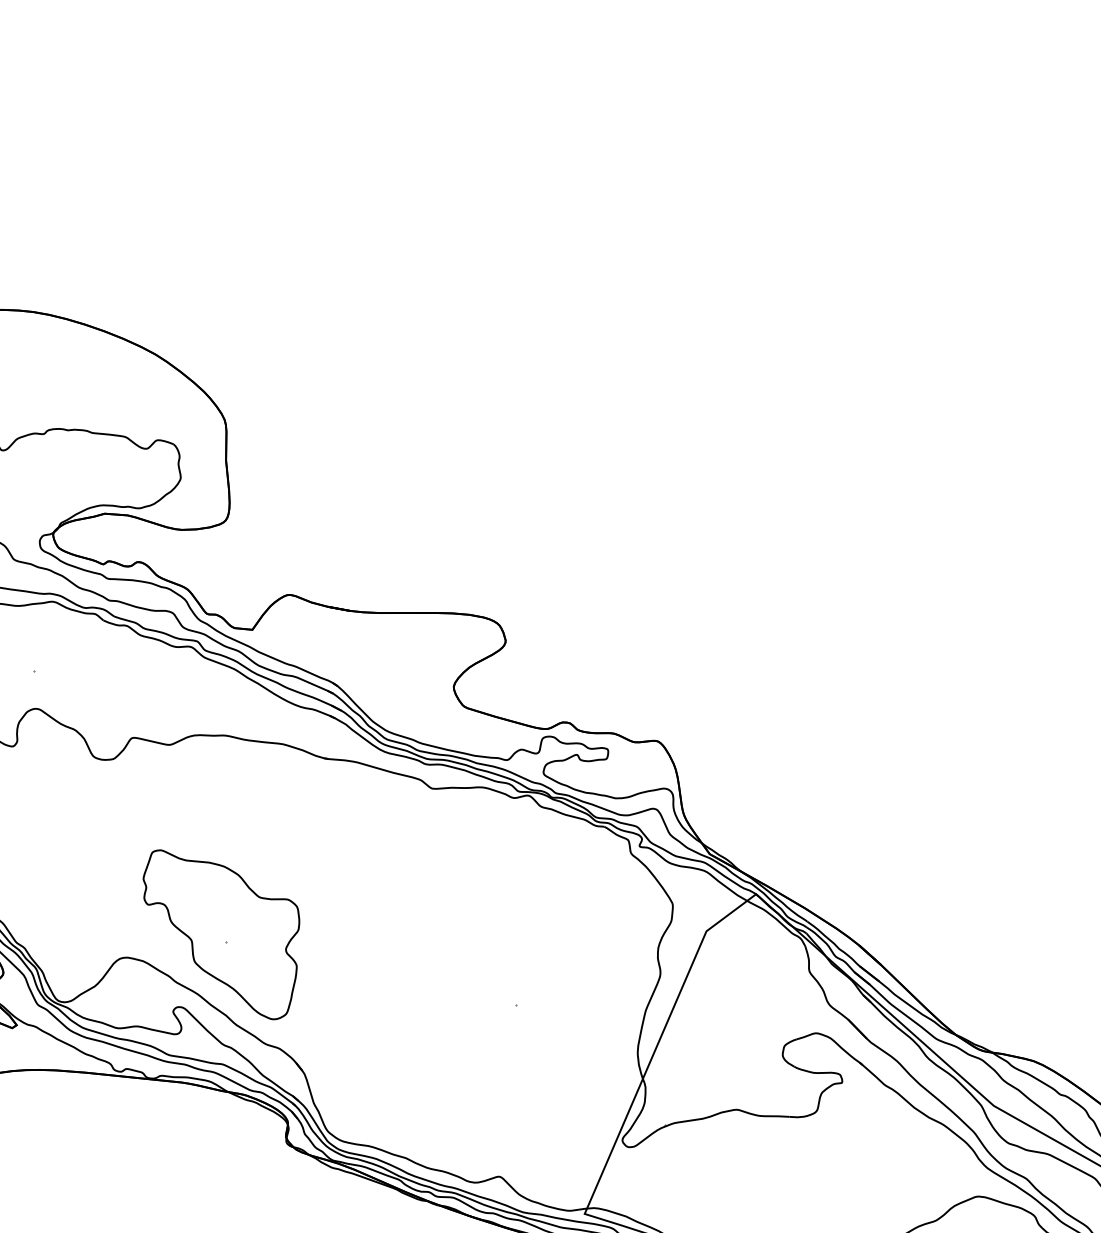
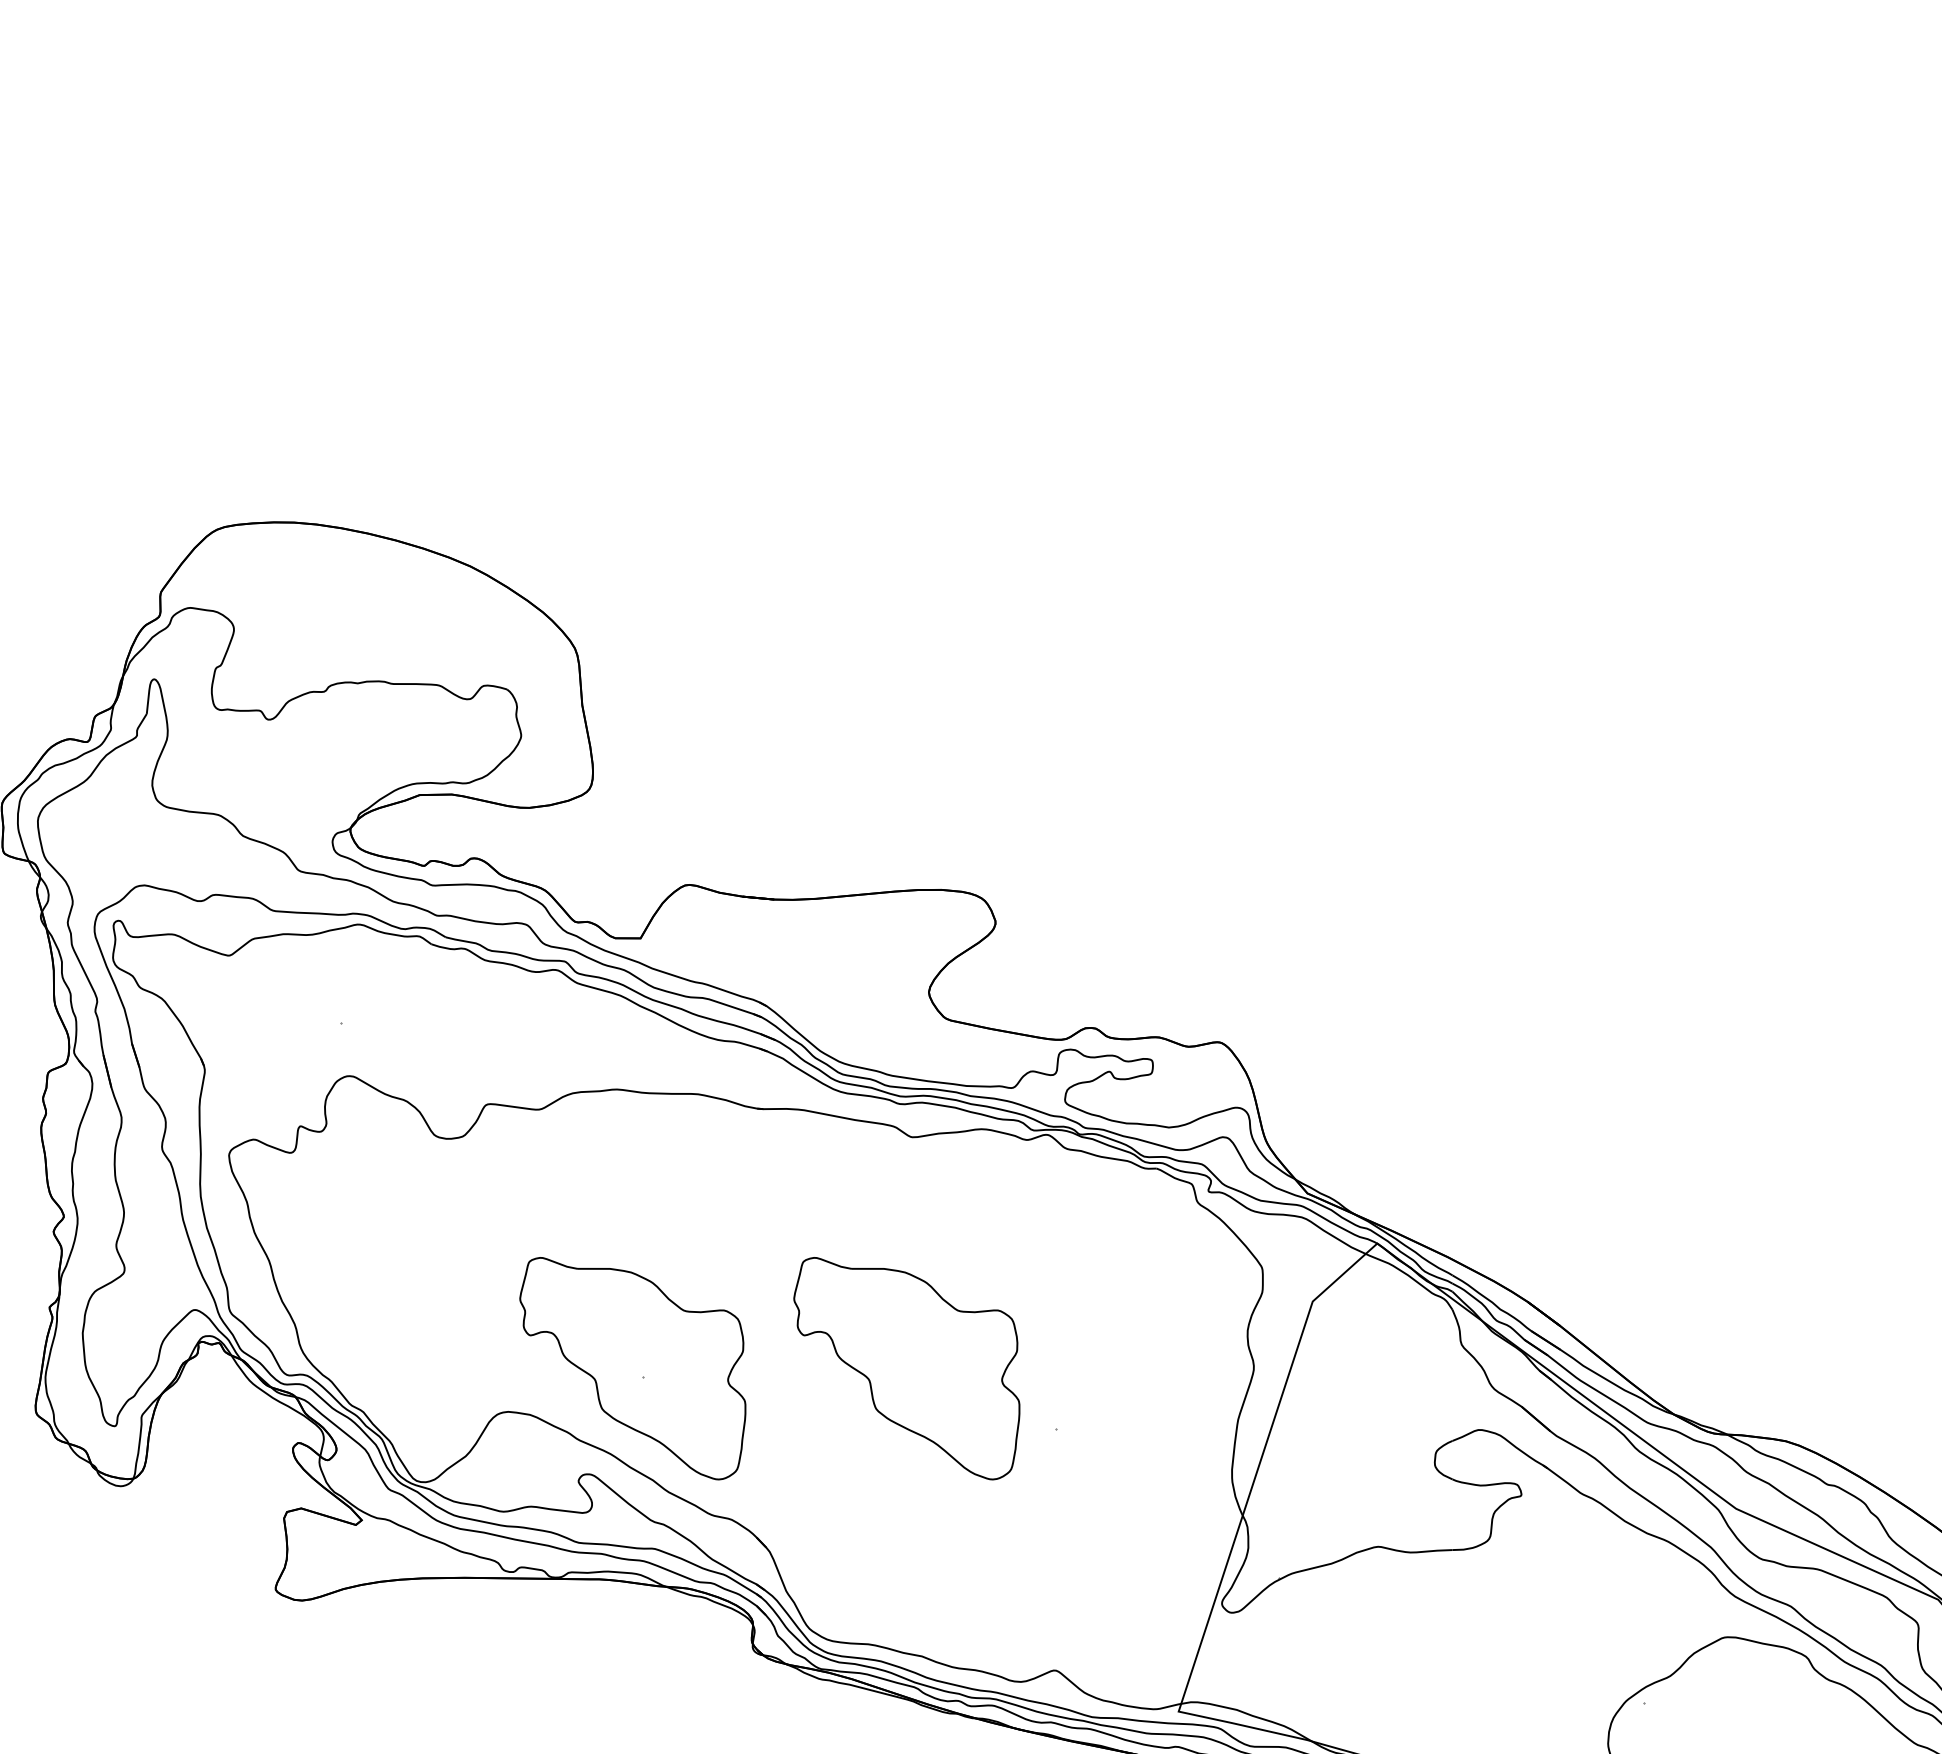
part: (413, 952) -> (906, 1368), added

